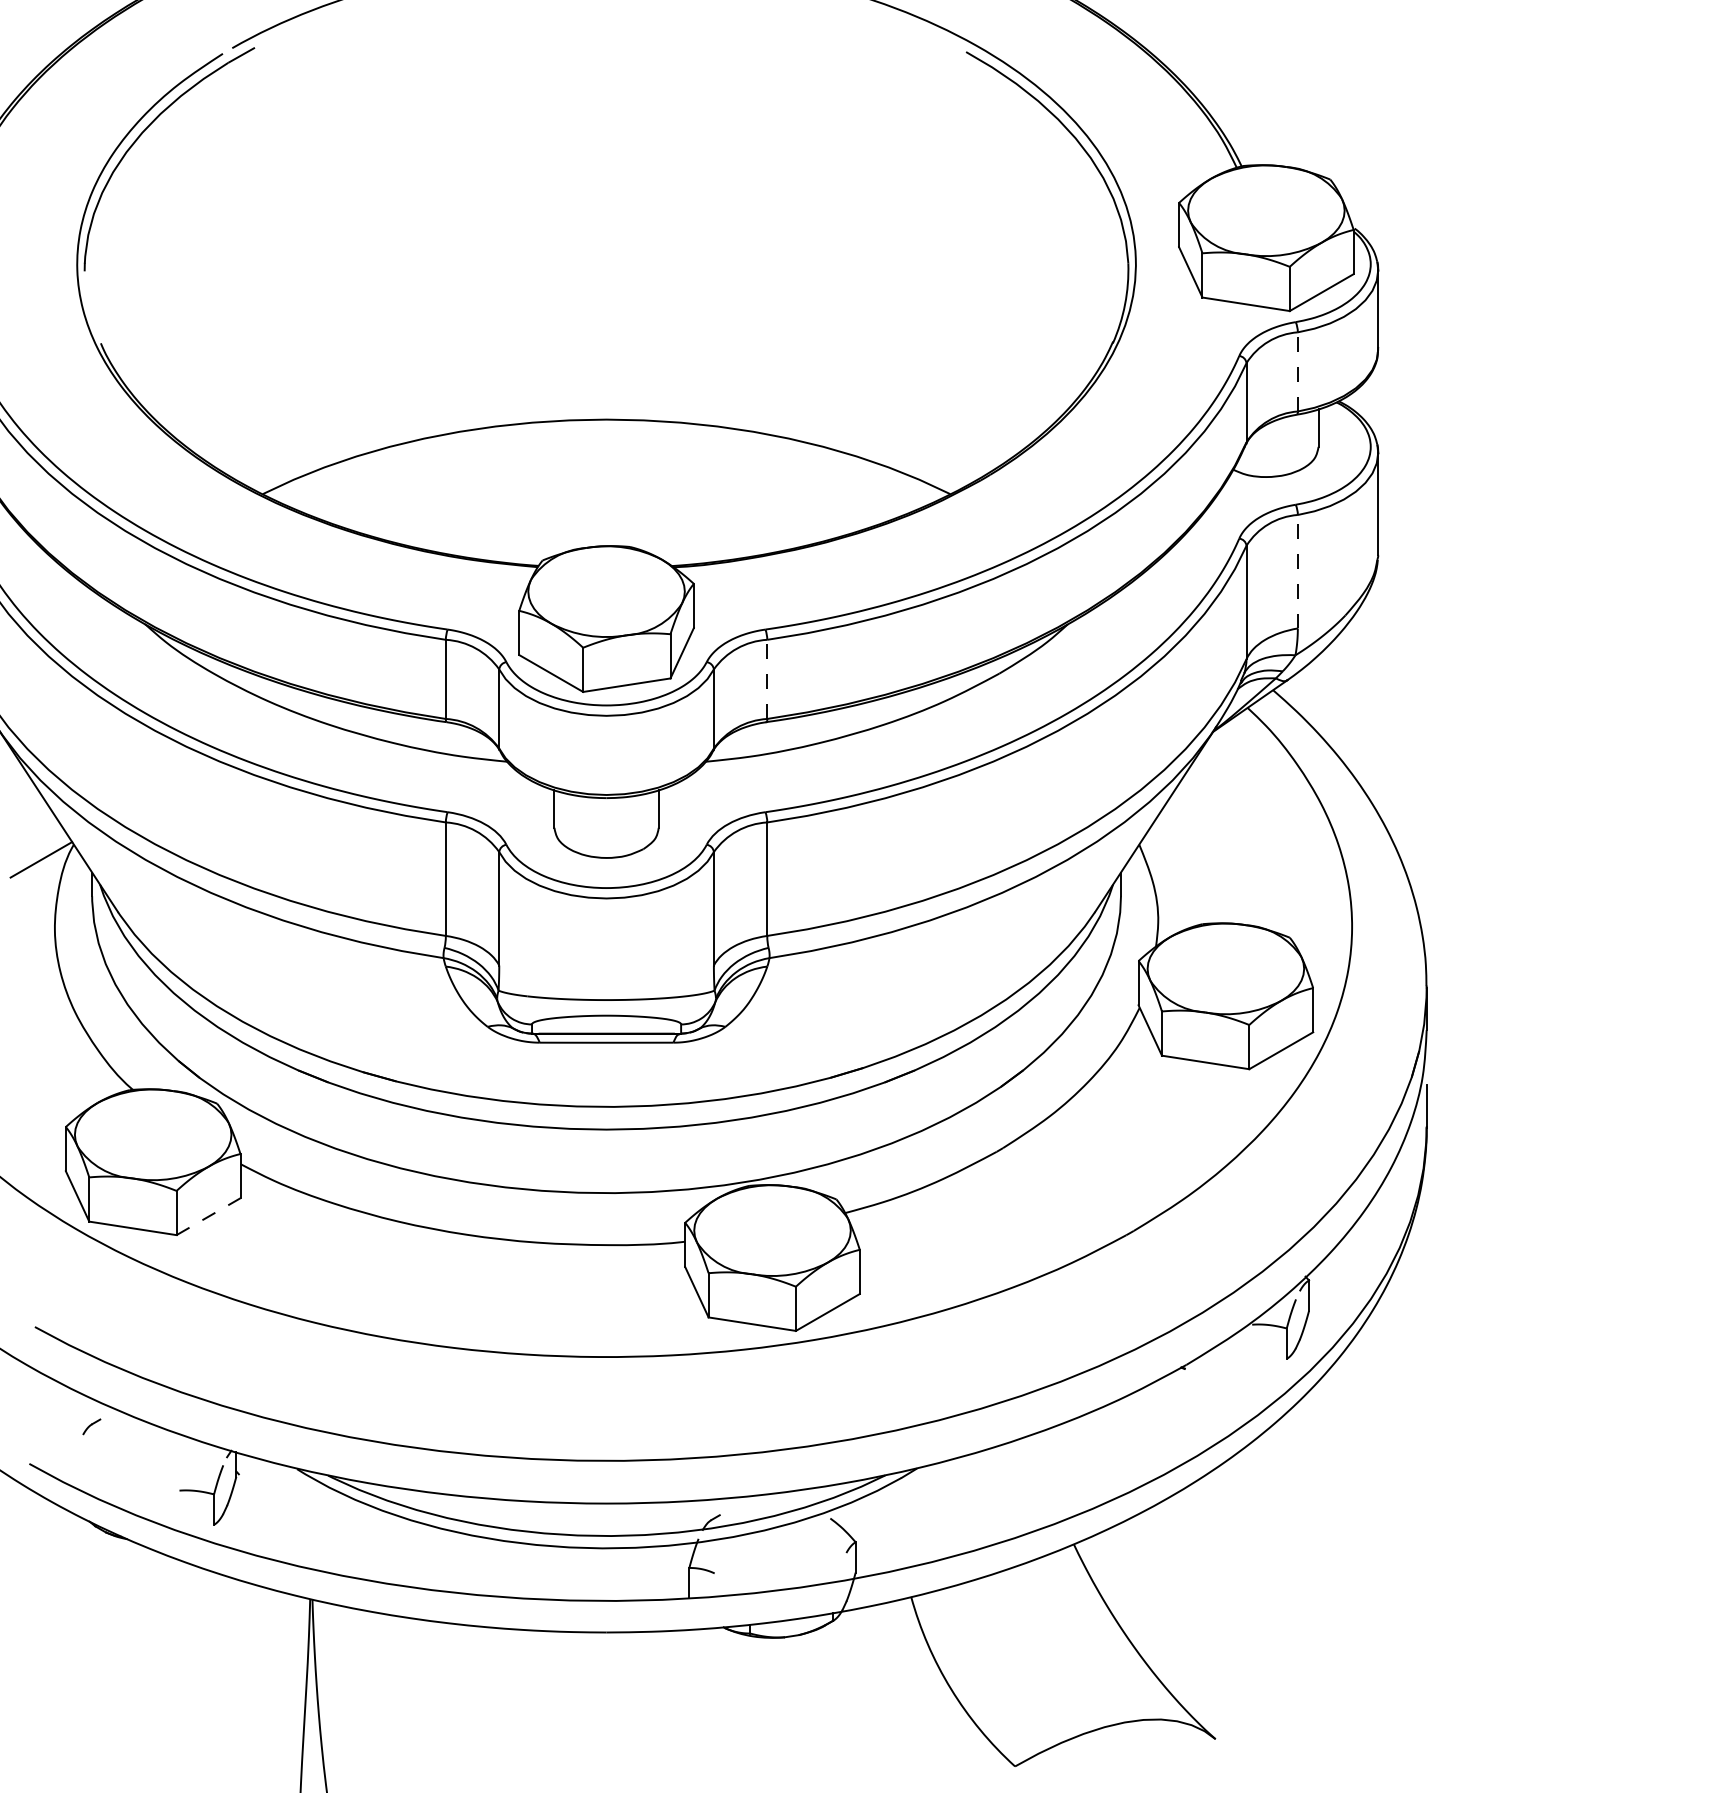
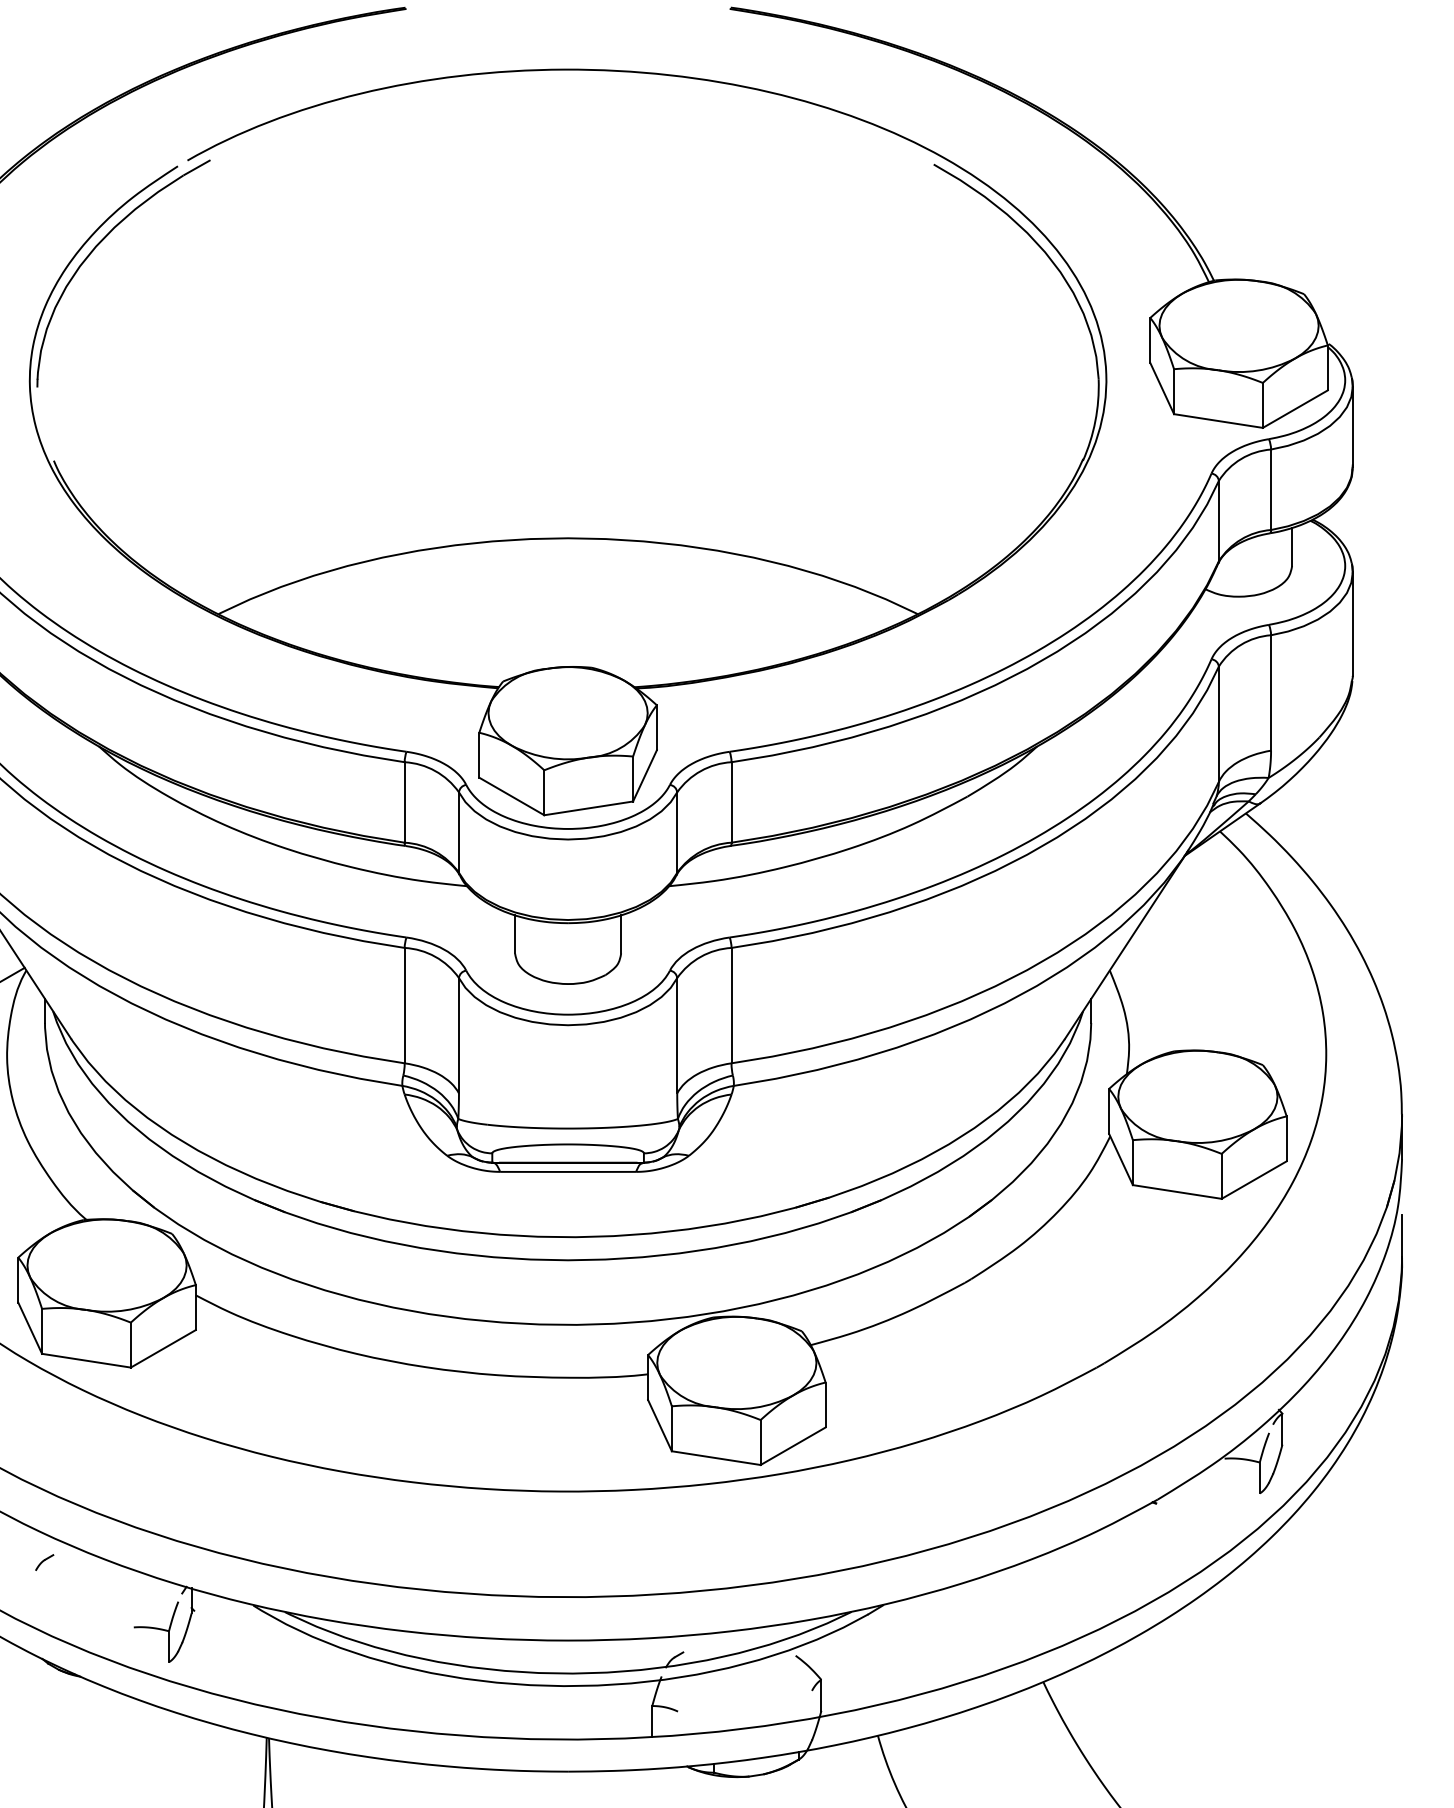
line: (1297, 371) -> (1270, 489), dashed -> solid
line: (1297, 571) -> (1270, 692), dashed -> solid
line: (767, 679) -> (731, 802), dashed -> solid
line: (208, 1216) -> (163, 1348), dashed -> solid

